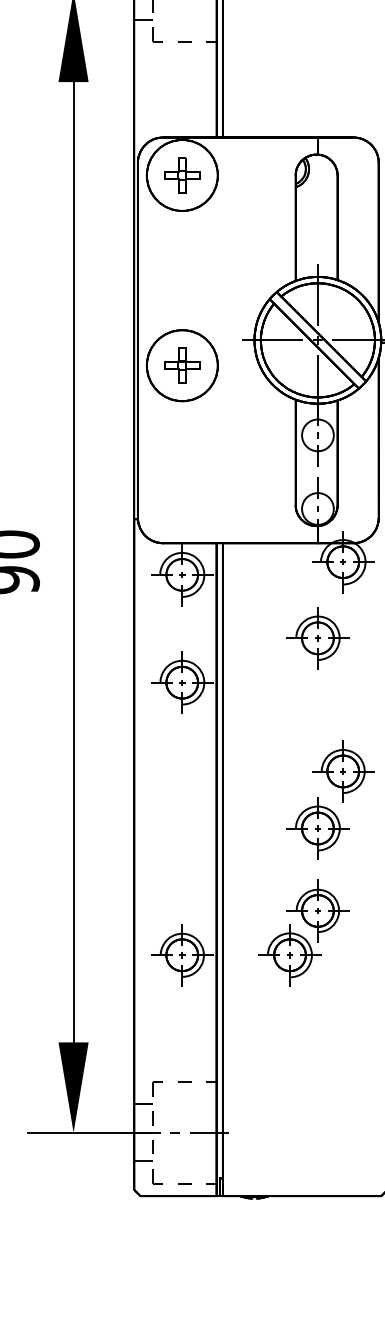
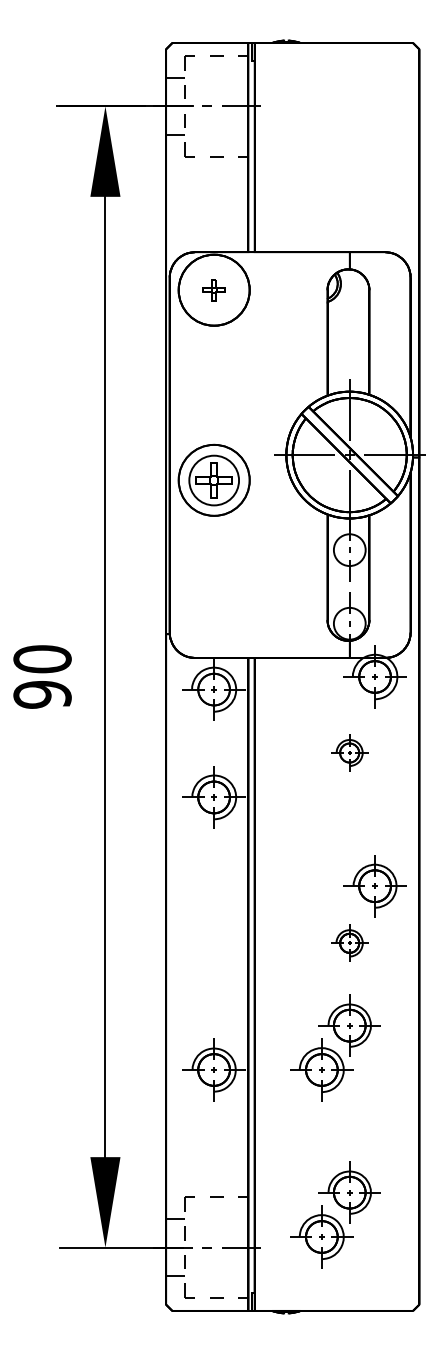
part: (181, 175) -> (213, 290), size x0.6
circle: (181, 365) -> (213, 480), size x0.7
part: (317, 637) -> (349, 752), size x0.6
part: (317, 828) -> (349, 943), size x0.6
part: (303, 1099) -> (335, 1214), added

